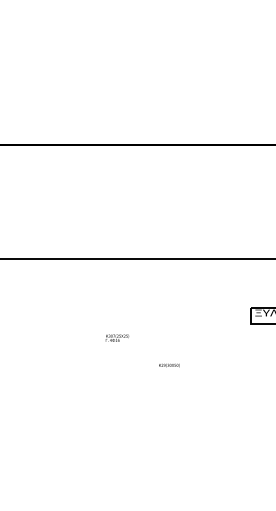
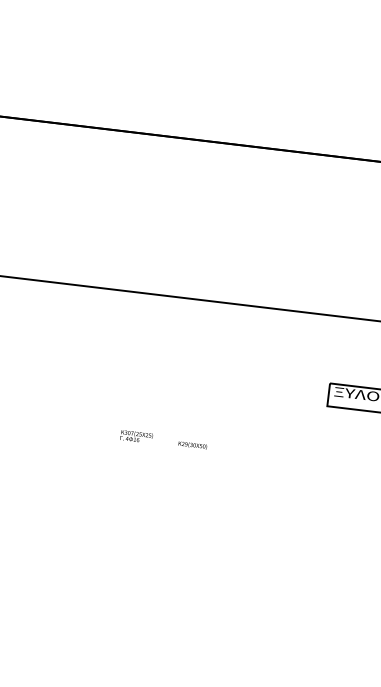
text: (117, 337) -> (136, 435), moved
text: (169, 365) -> (193, 445), moved

